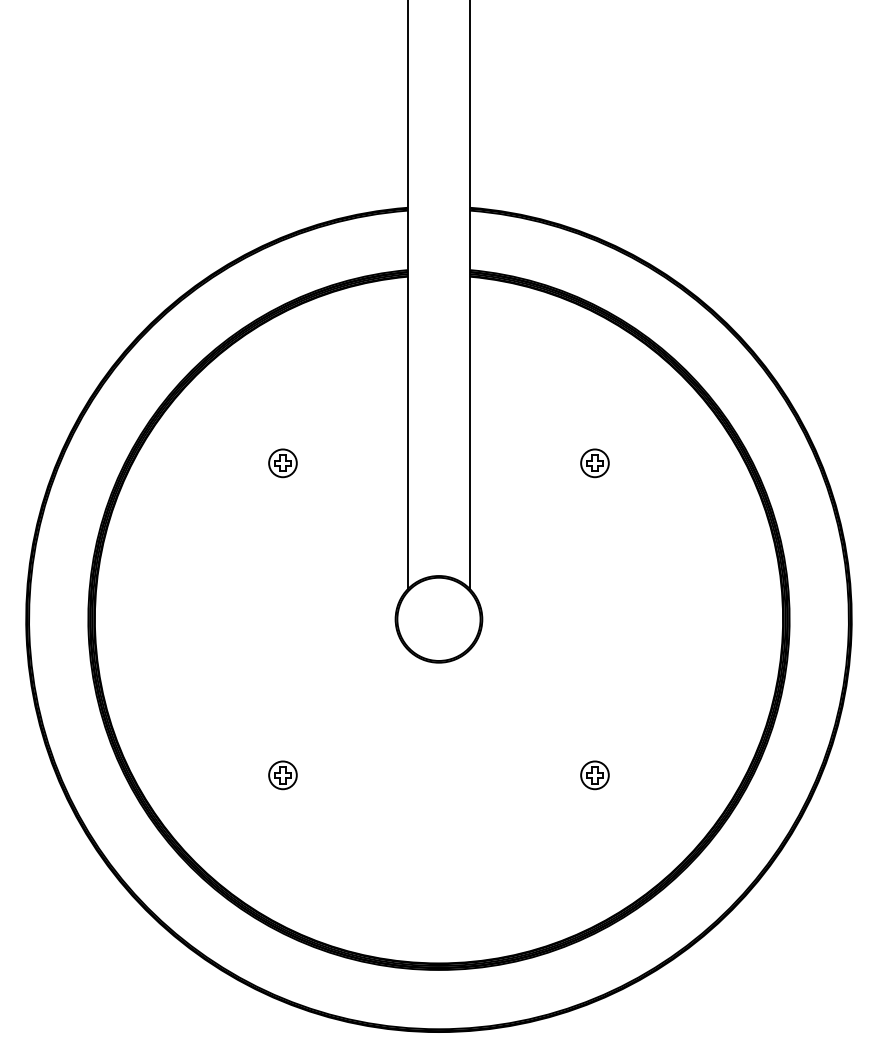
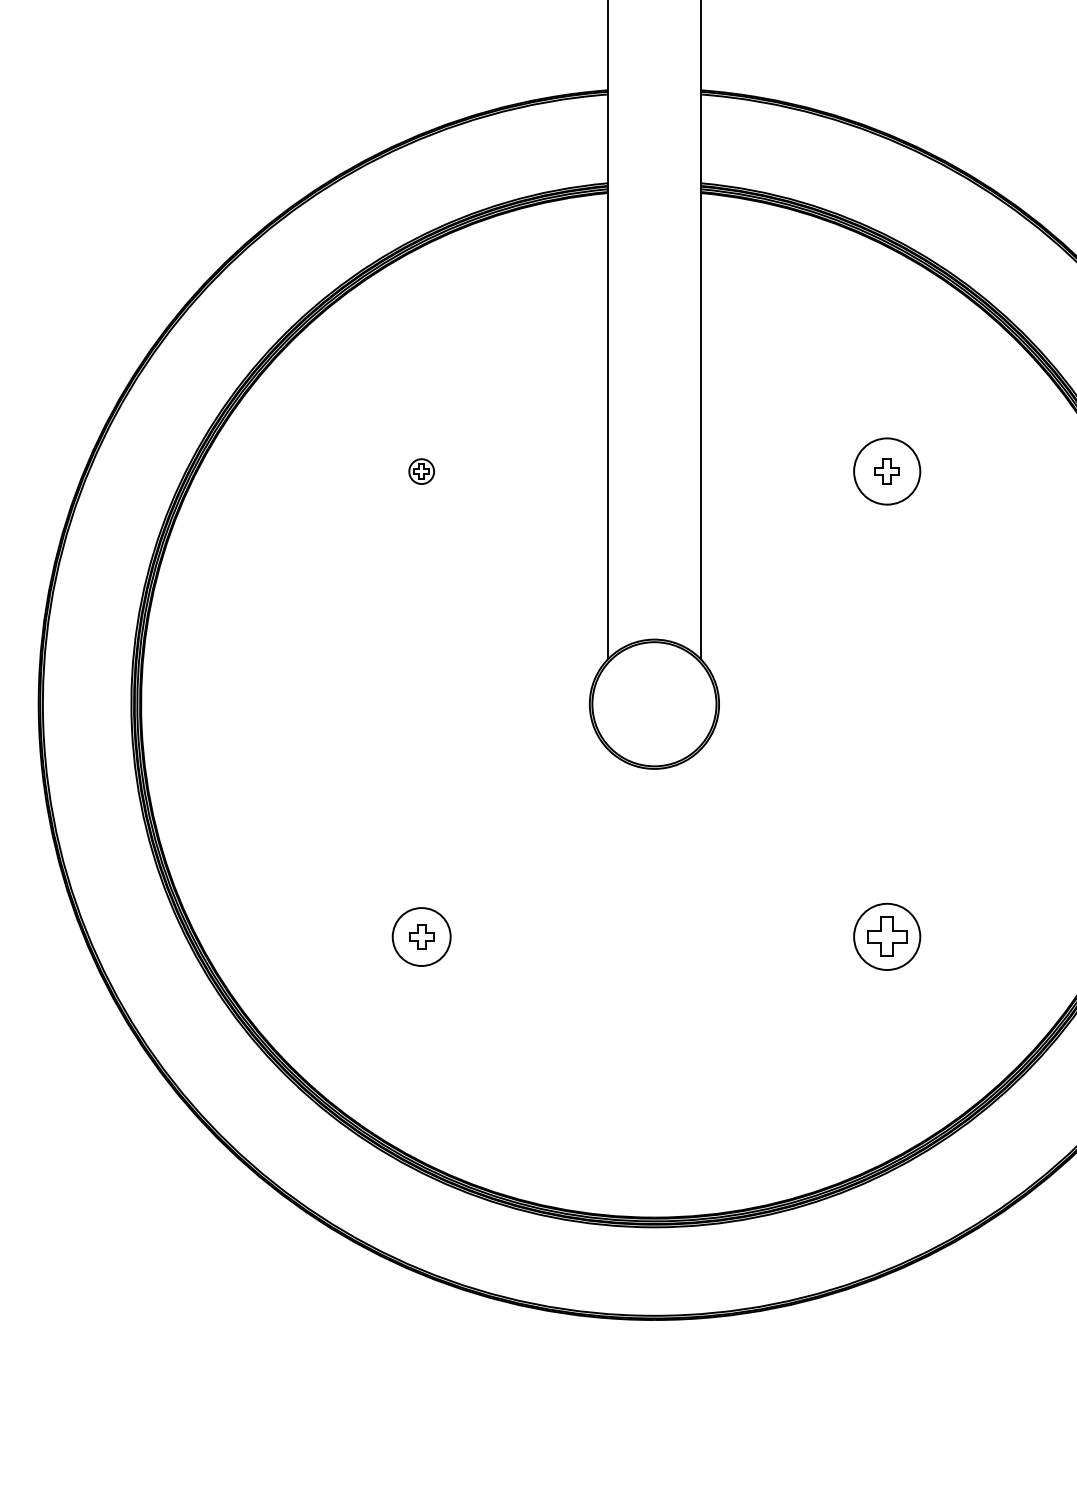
part: (282, 463) -> (420, 471), size x0.6
circle: (594, 463) -> (886, 471), size x1.6
circle: (282, 775) -> (420, 937), size x1.4
part: (594, 775) -> (886, 937), size x1.6

